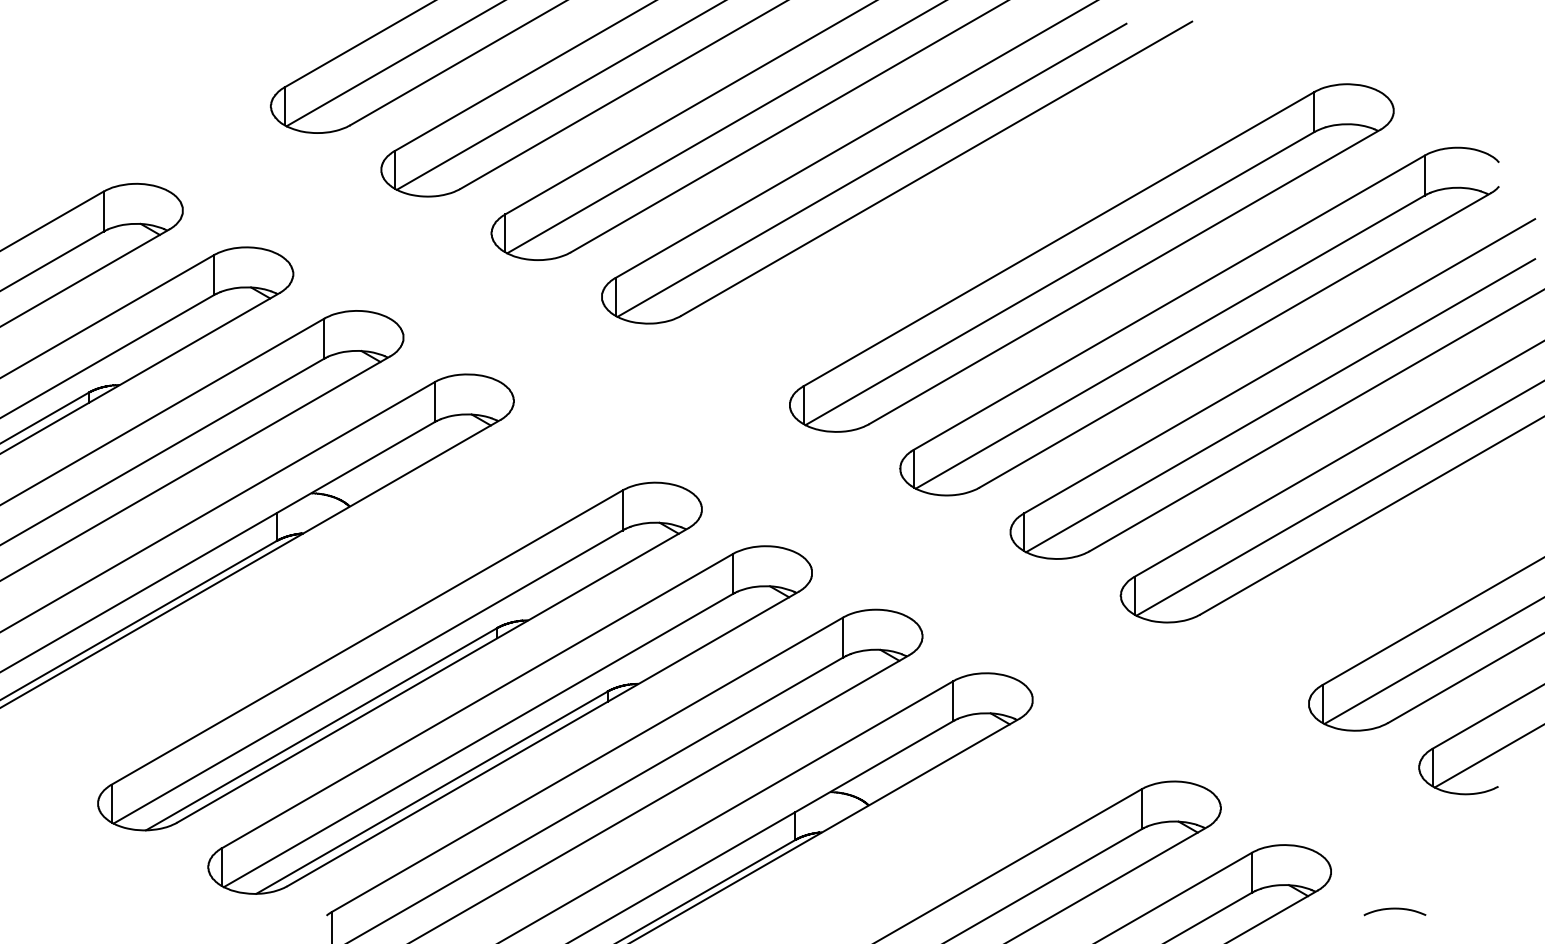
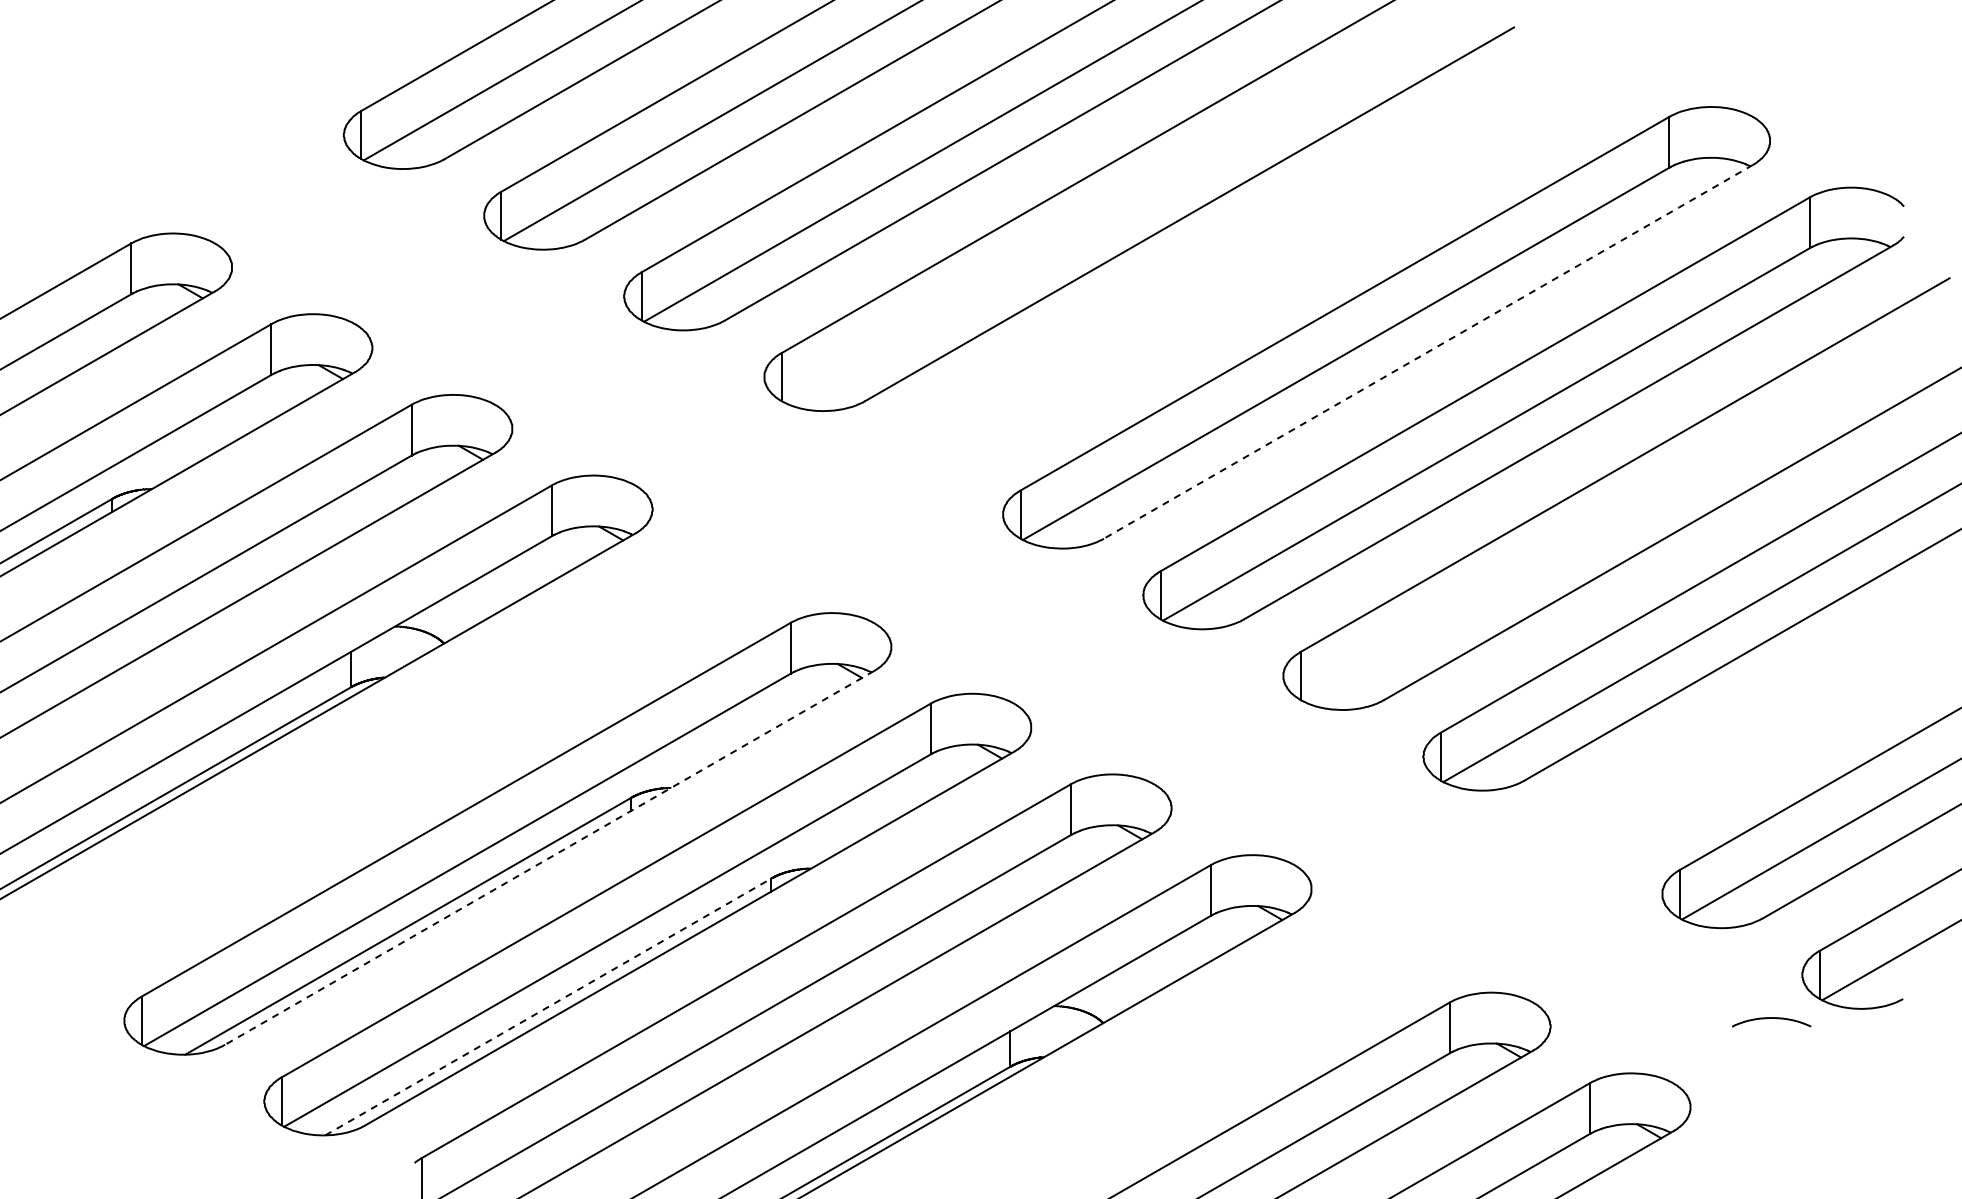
line: (872, 170) -> (1107, 216), removed
line: (1124, 277) -> (1428, 352), solid -> dashed
line: (1280, 405) -> (1626, 515), removed
line: (432, 675) -> (549, 858), solid -> dashed
line: (431, 792) -> (548, 1006), solid -> dashed
curve: (1394, 908) -> (1771, 1018), moved

